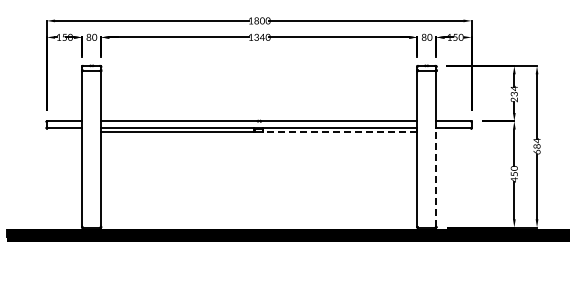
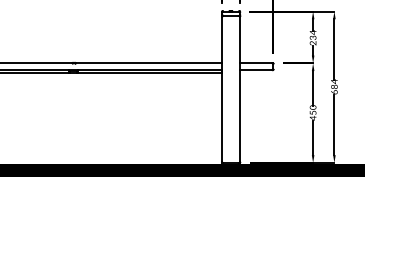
line: (340, 132) -> (150, 73), dashed -> solid
line: (436, 177) -> (240, 116), dashed -> solid

